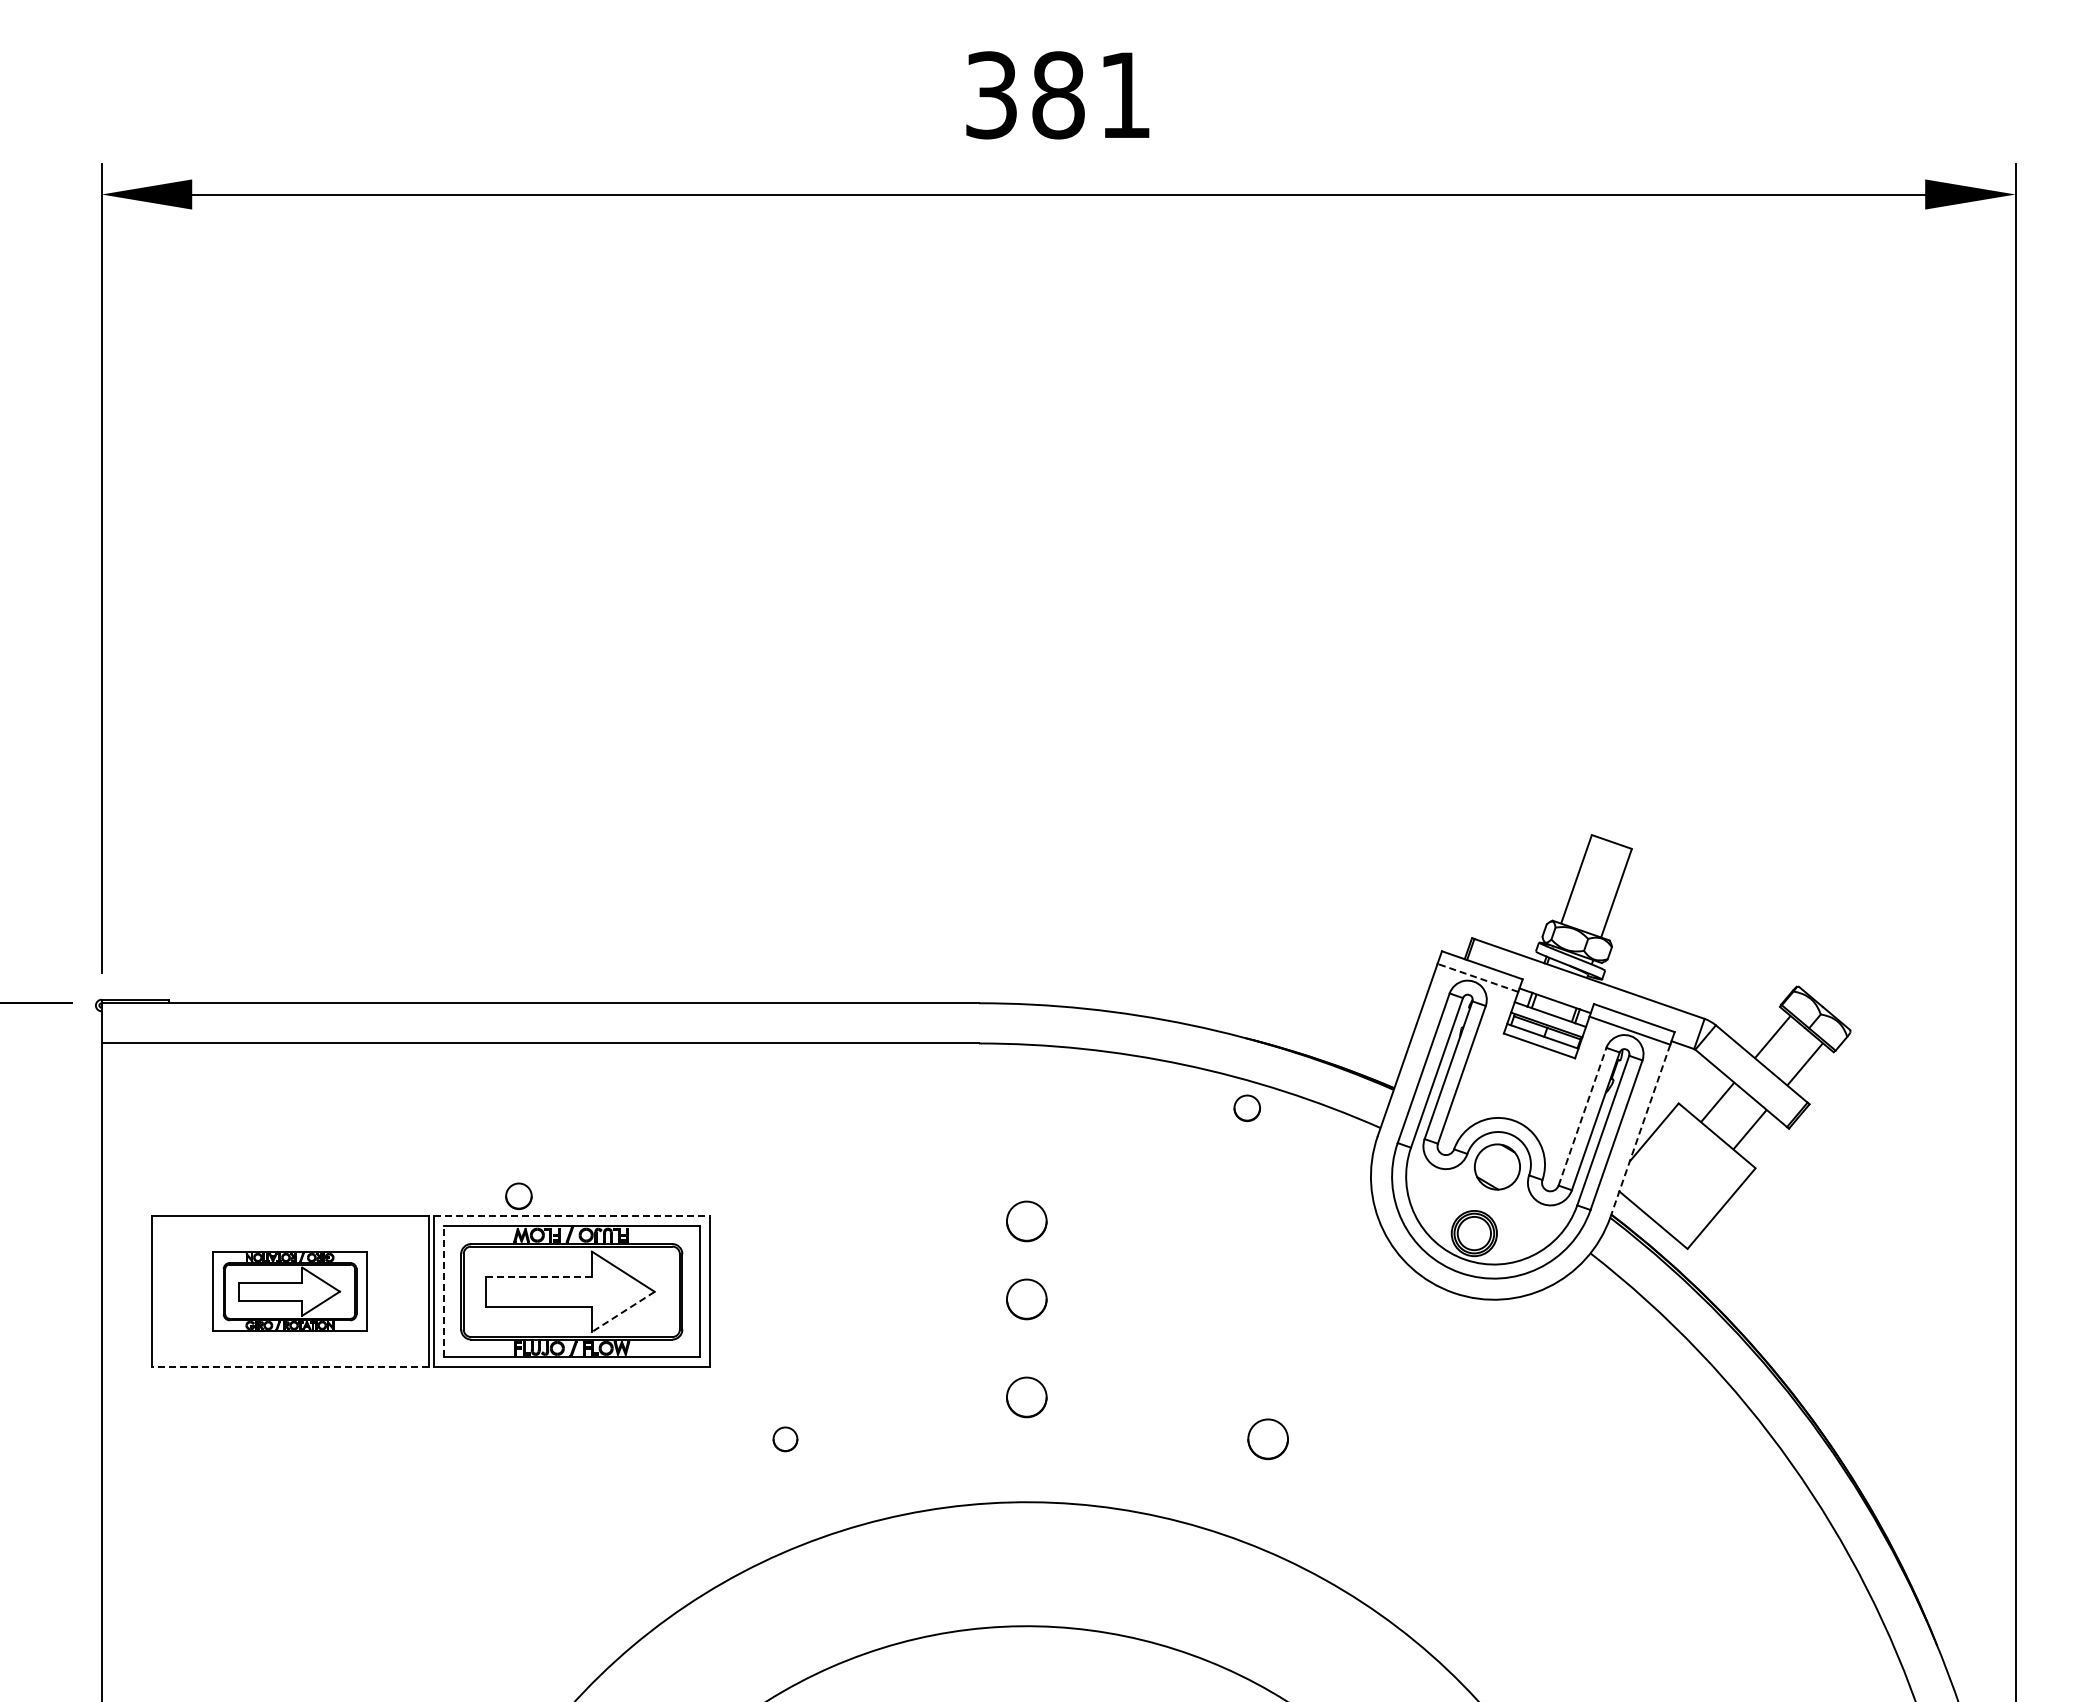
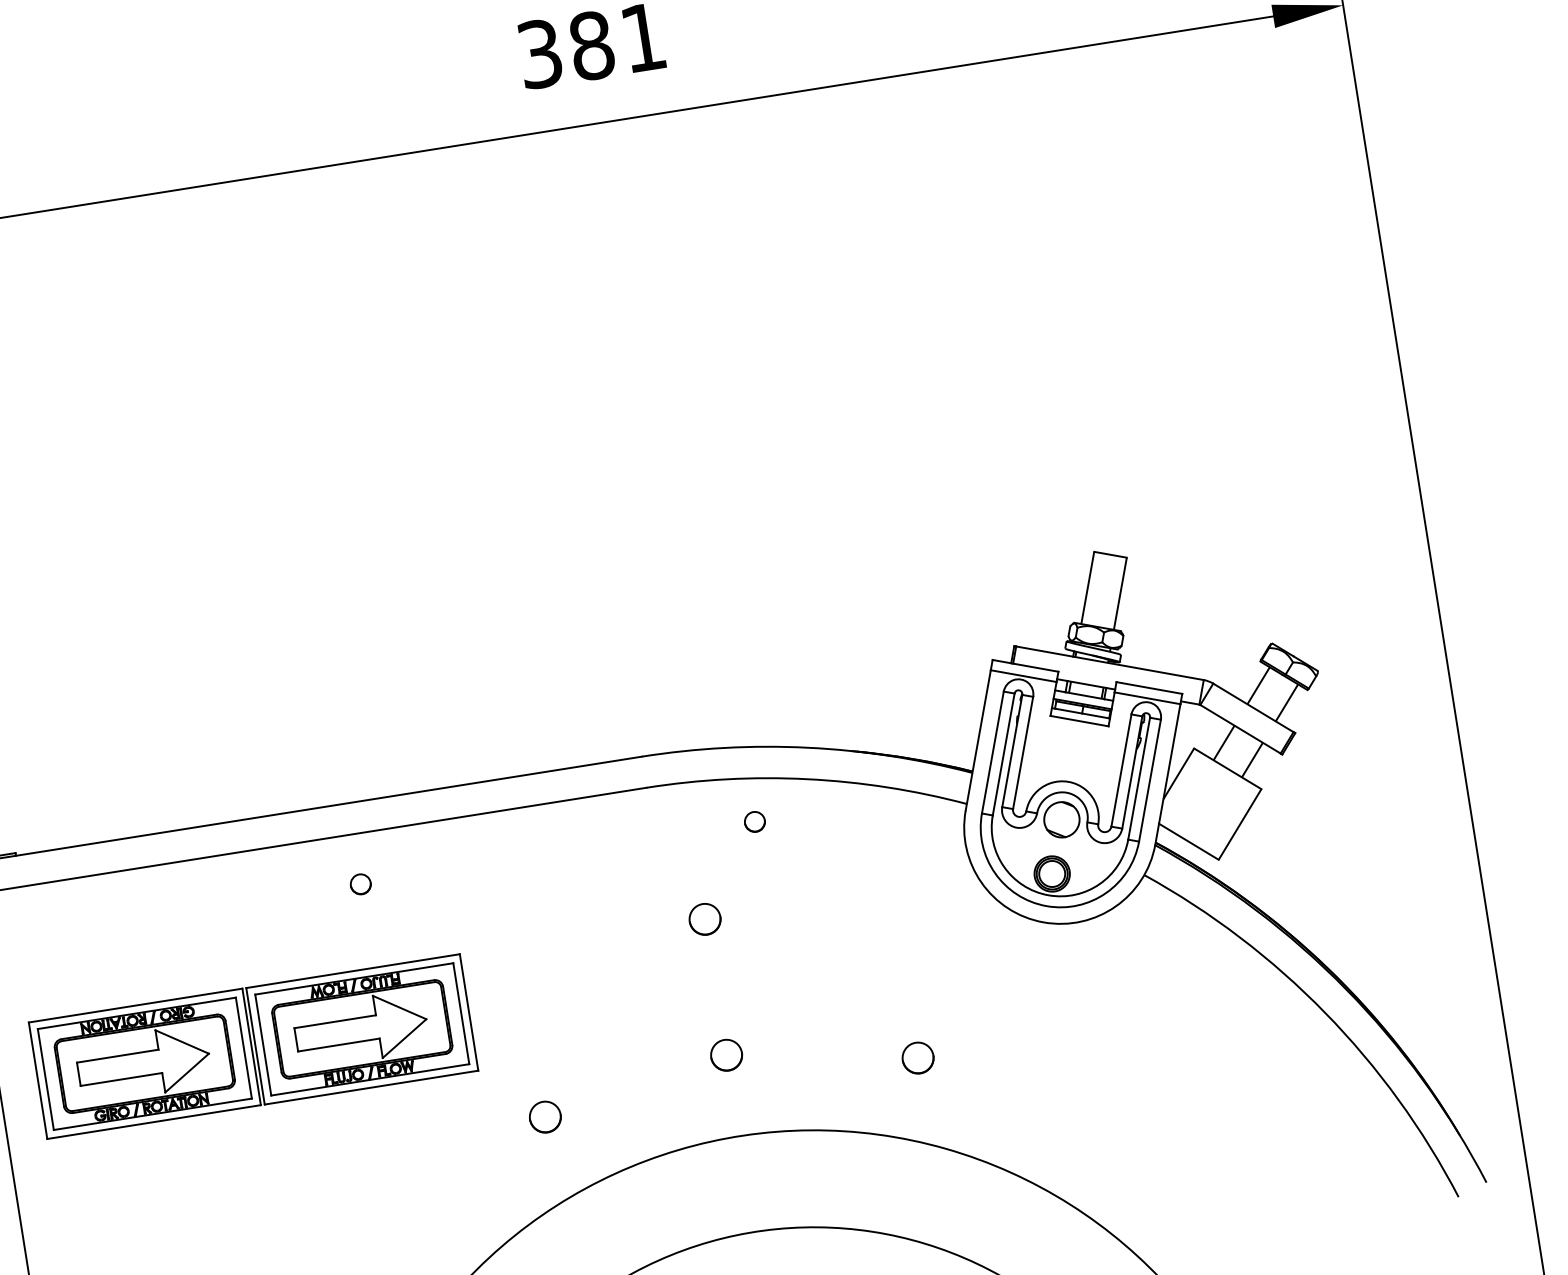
line: (1477, 977) -> (1023, 675), dashed -> solid
part: (1246, 1108) -> (754, 822), moved
line: (1582, 1116) -> (1121, 770), dashed -> solid
line: (1640, 1131) -> (1168, 774), dashed -> solid
circle: (518, 1195) -> (360, 883), moved
line: (572, 1216) -> (353, 971), dashed -> solid
line: (539, 1276) -> (335, 1021), dashed -> solid
part: (289, 1291) -> (144, 1063), size x1.67
line: (443, 1291) -> (263, 1044), dashed -> solid
part: (1026, 1299) -> (714, 979), removed
line: (622, 1312) -> (403, 1039), dashed -> solid
line: (289, 1367) -> (153, 1122), dashed -> solid
part: (785, 1439) -> (545, 1117), size x1.67

